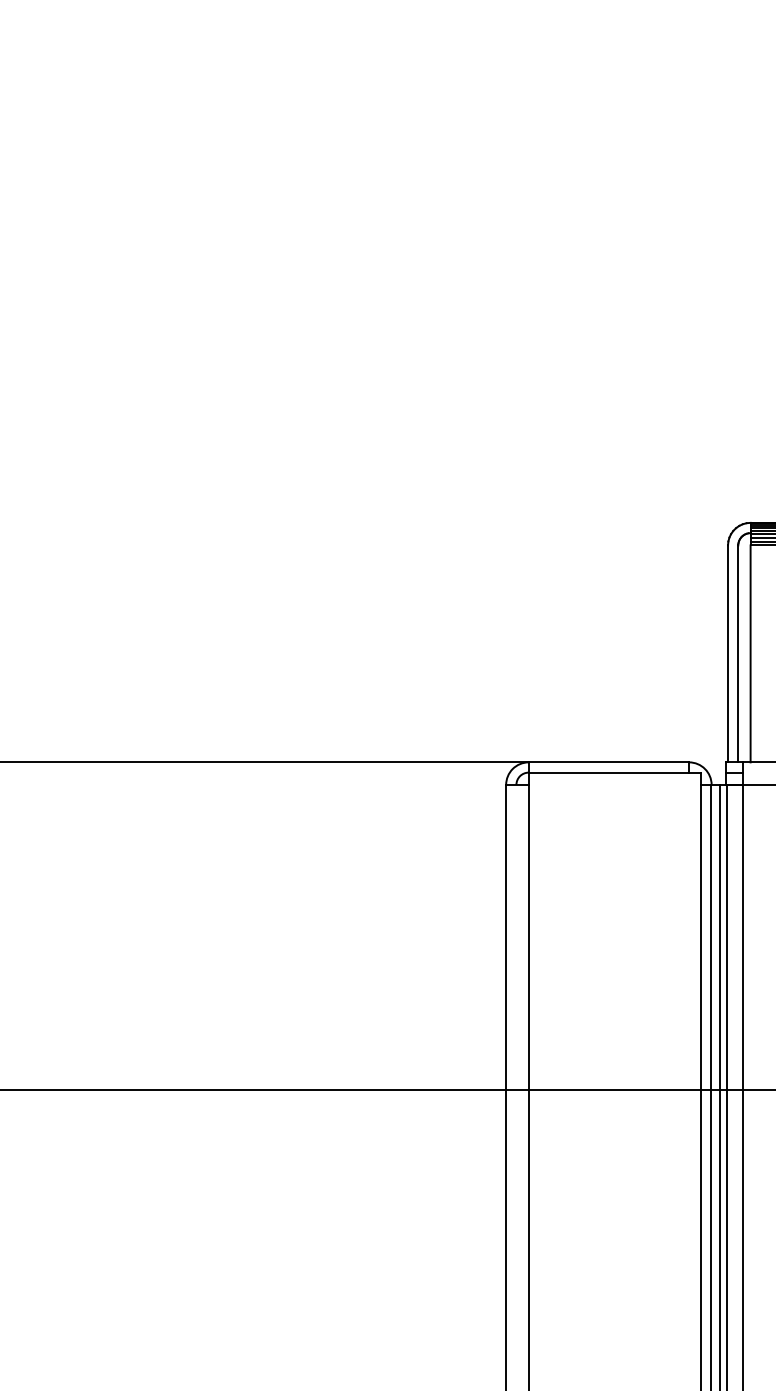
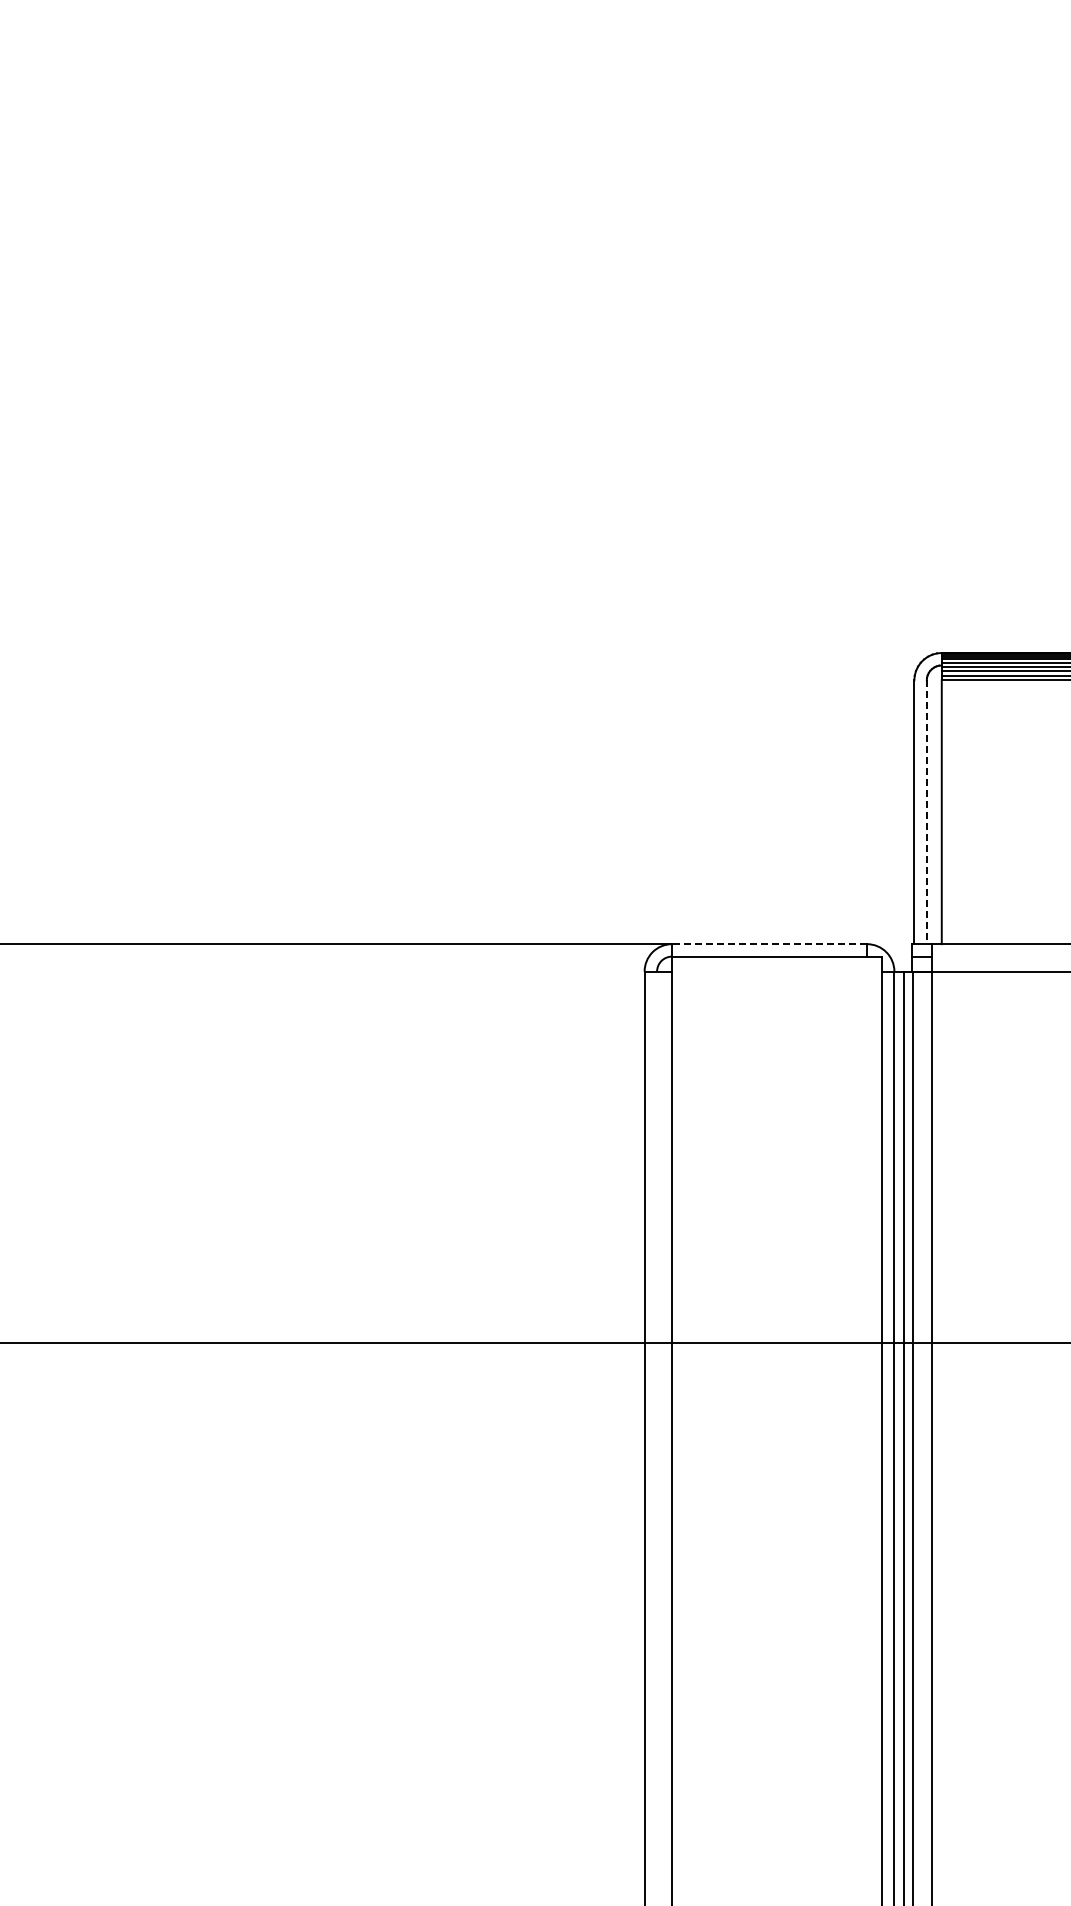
line: (738, 654) -> (926, 812), solid -> dashed
line: (608, 762) -> (769, 944), solid -> dashed

